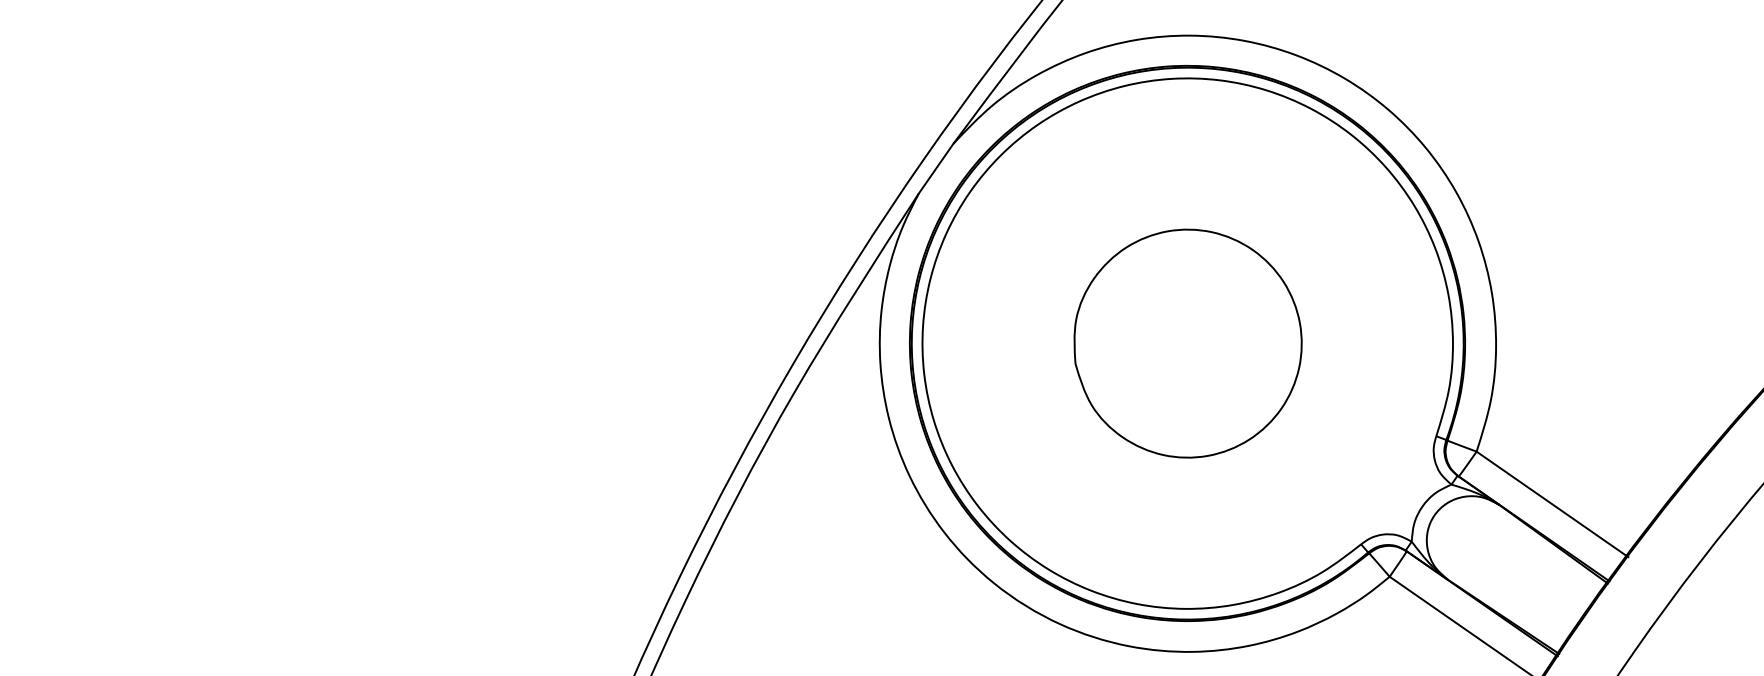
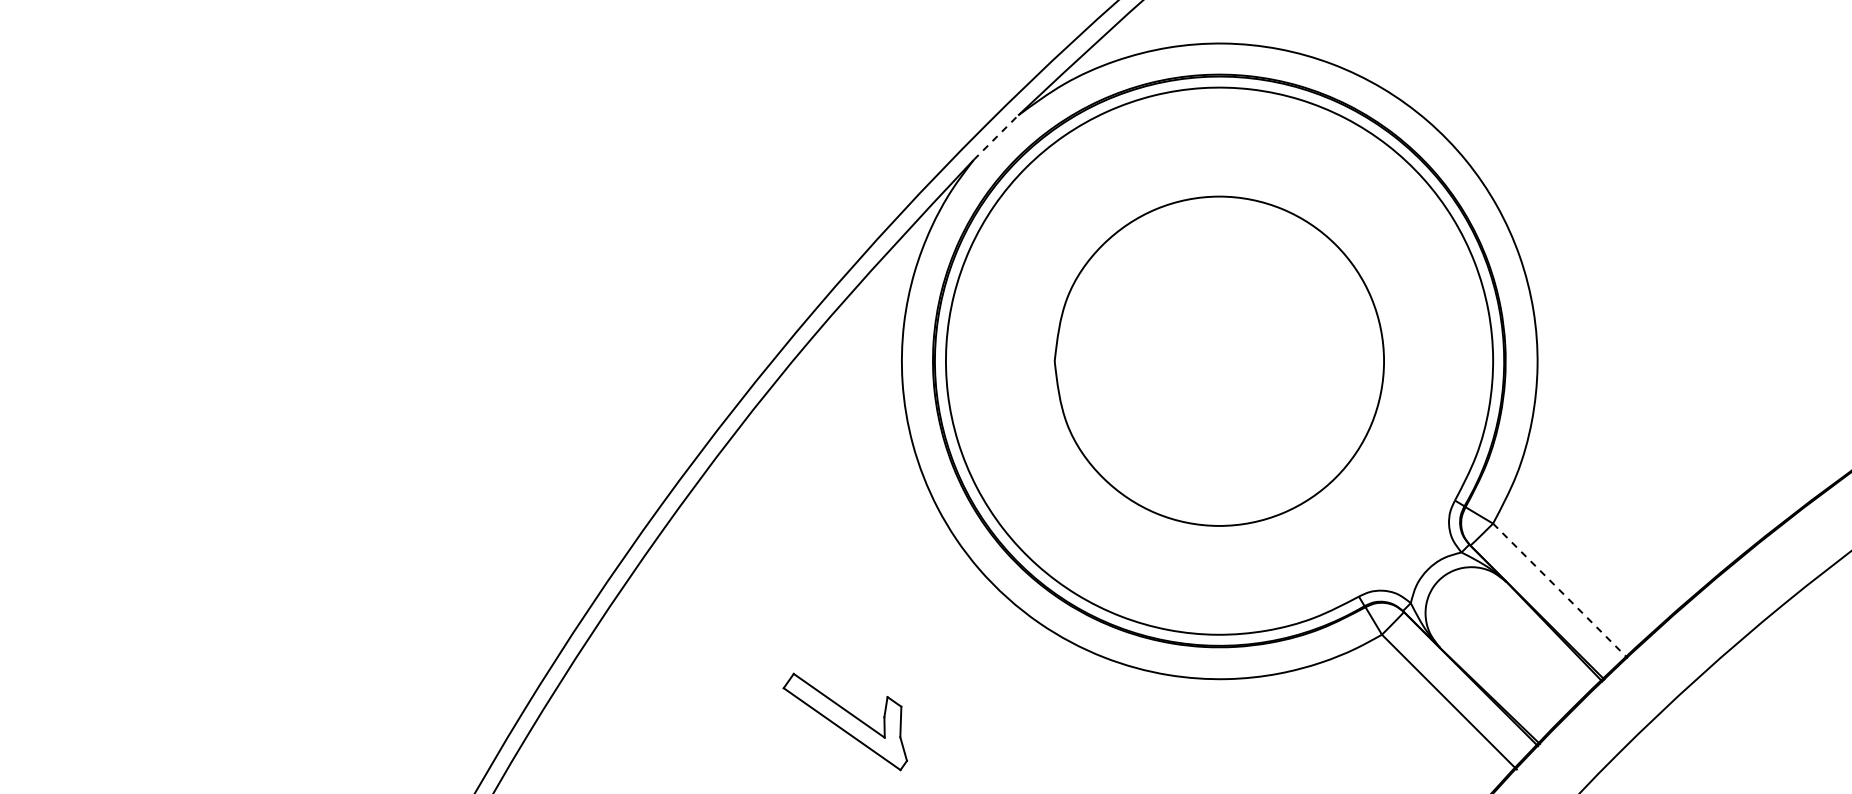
line: (936, 168) -> (996, 137), solid -> dashed
part: (1187, 342) -> (1219, 360), size x1.4
line: (1552, 504) -> (1560, 591), solid -> dashed

